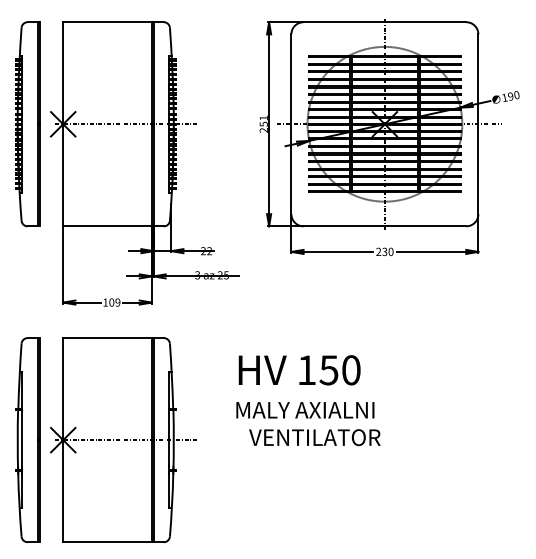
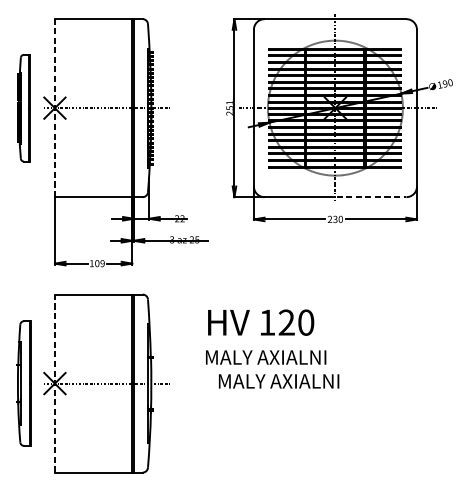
line: (63, 123) -> (55, 107), solid -> dashed
part: (27, 124) -> (23, 108), size x0.6
line: (426, 226) -> (371, 197), solid -> dashed
text: (328, 370) -> (286, 322), 150 -> 120
text: (319, 437) -> (278, 381), VENTILATOR -> MALY AXIALNI
part: (27, 439) -> (23, 383), size x0.7
line: (63, 439) -> (55, 383), solid -> dashed

